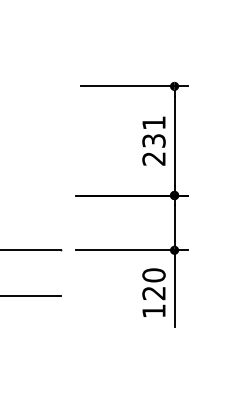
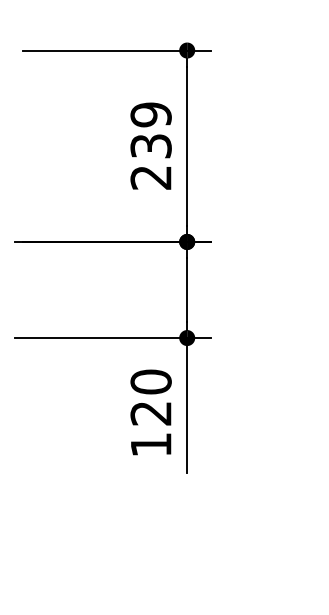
text: (153, 123) -> (150, 115), 231 -> 239

